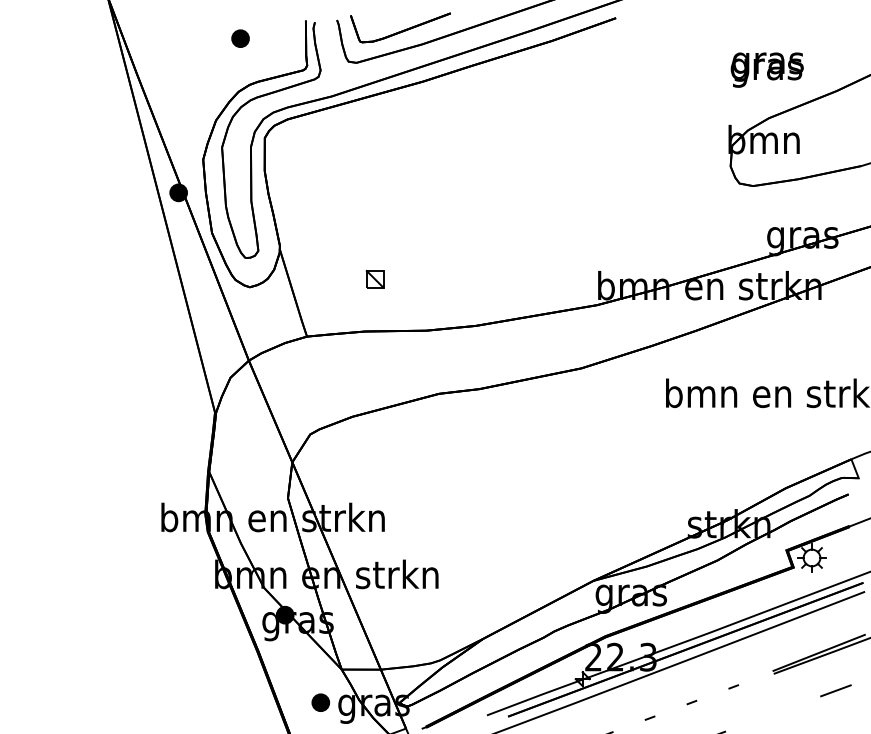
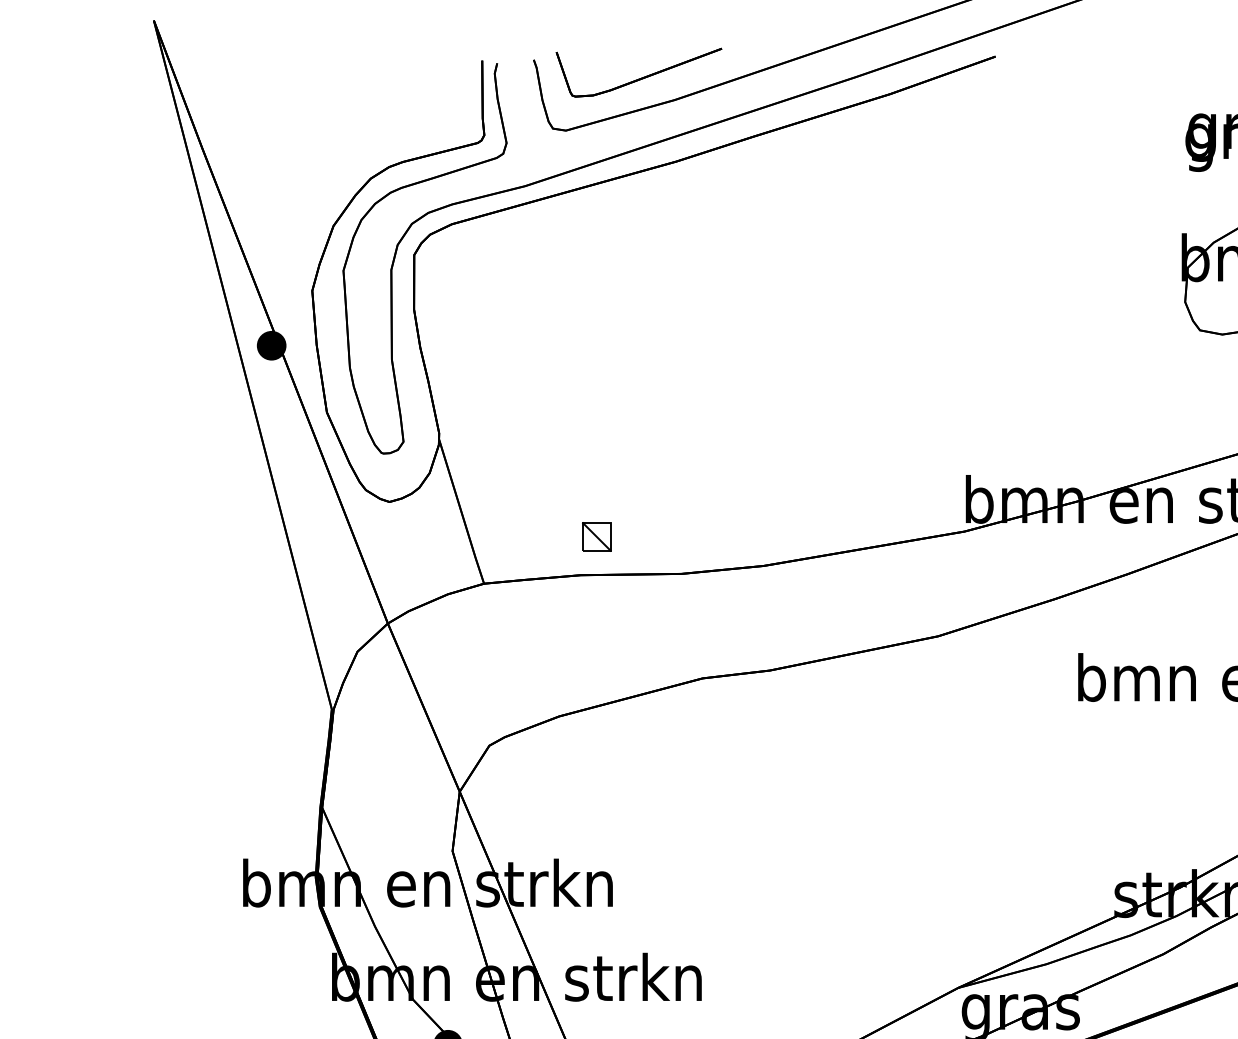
part: (240, 38) -> (373, 90), removed
part: (374, 279) -> (595, 537), moved

